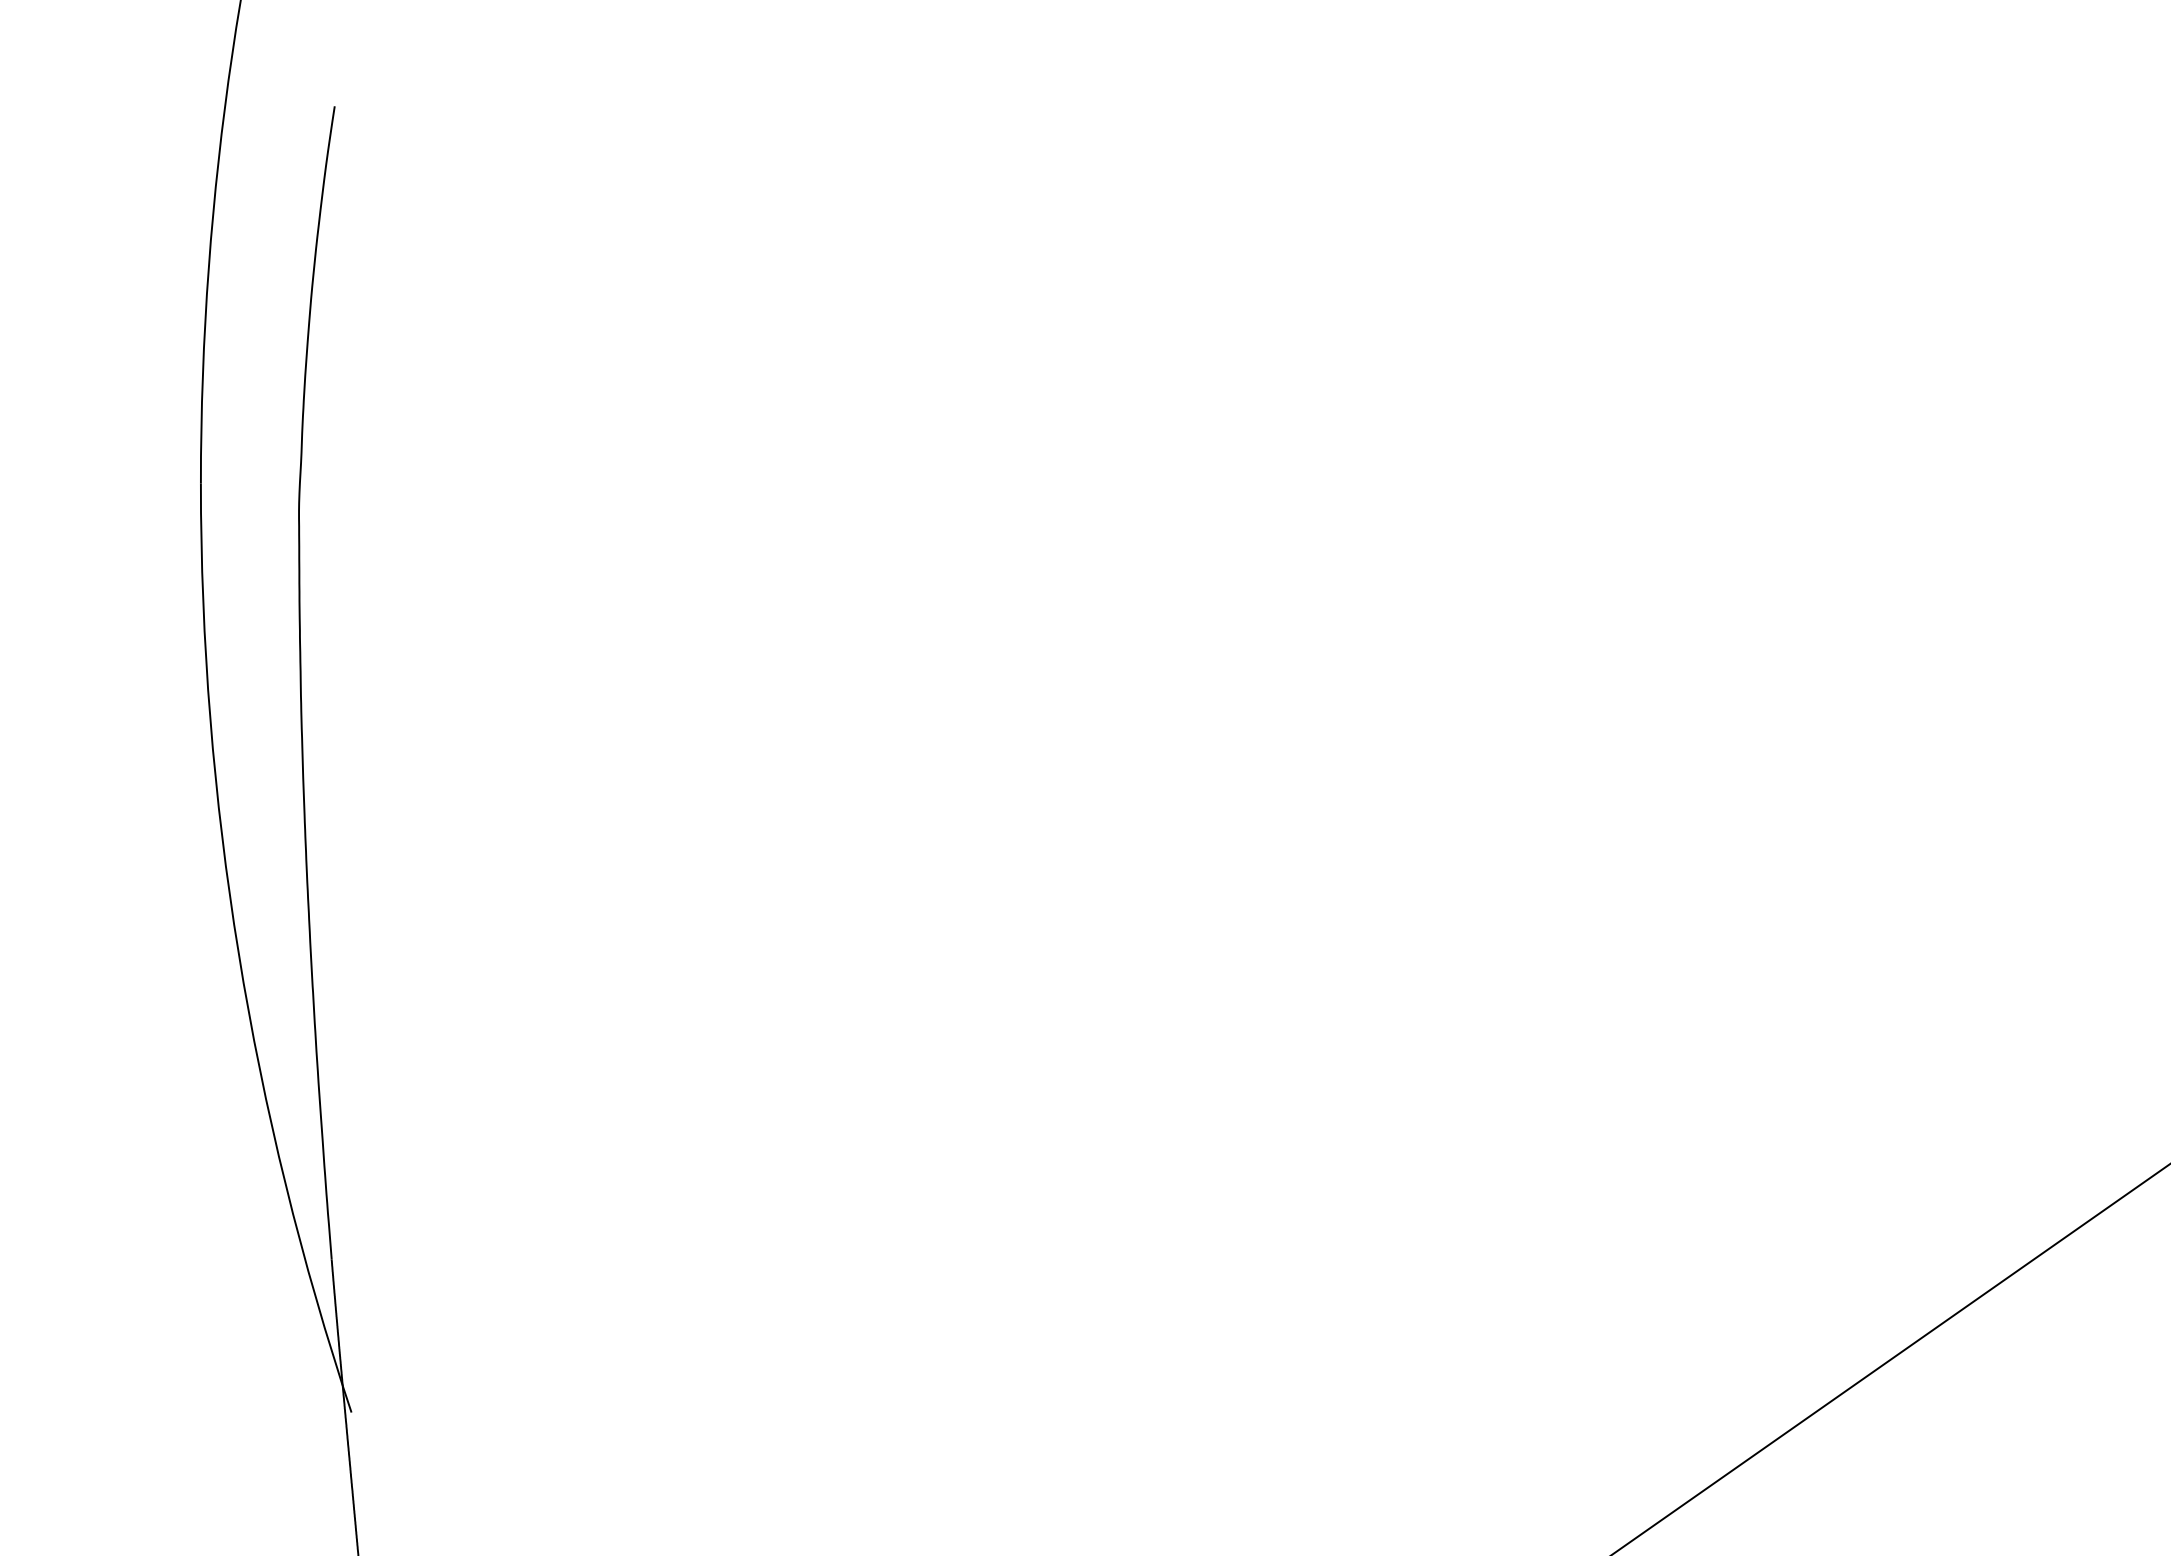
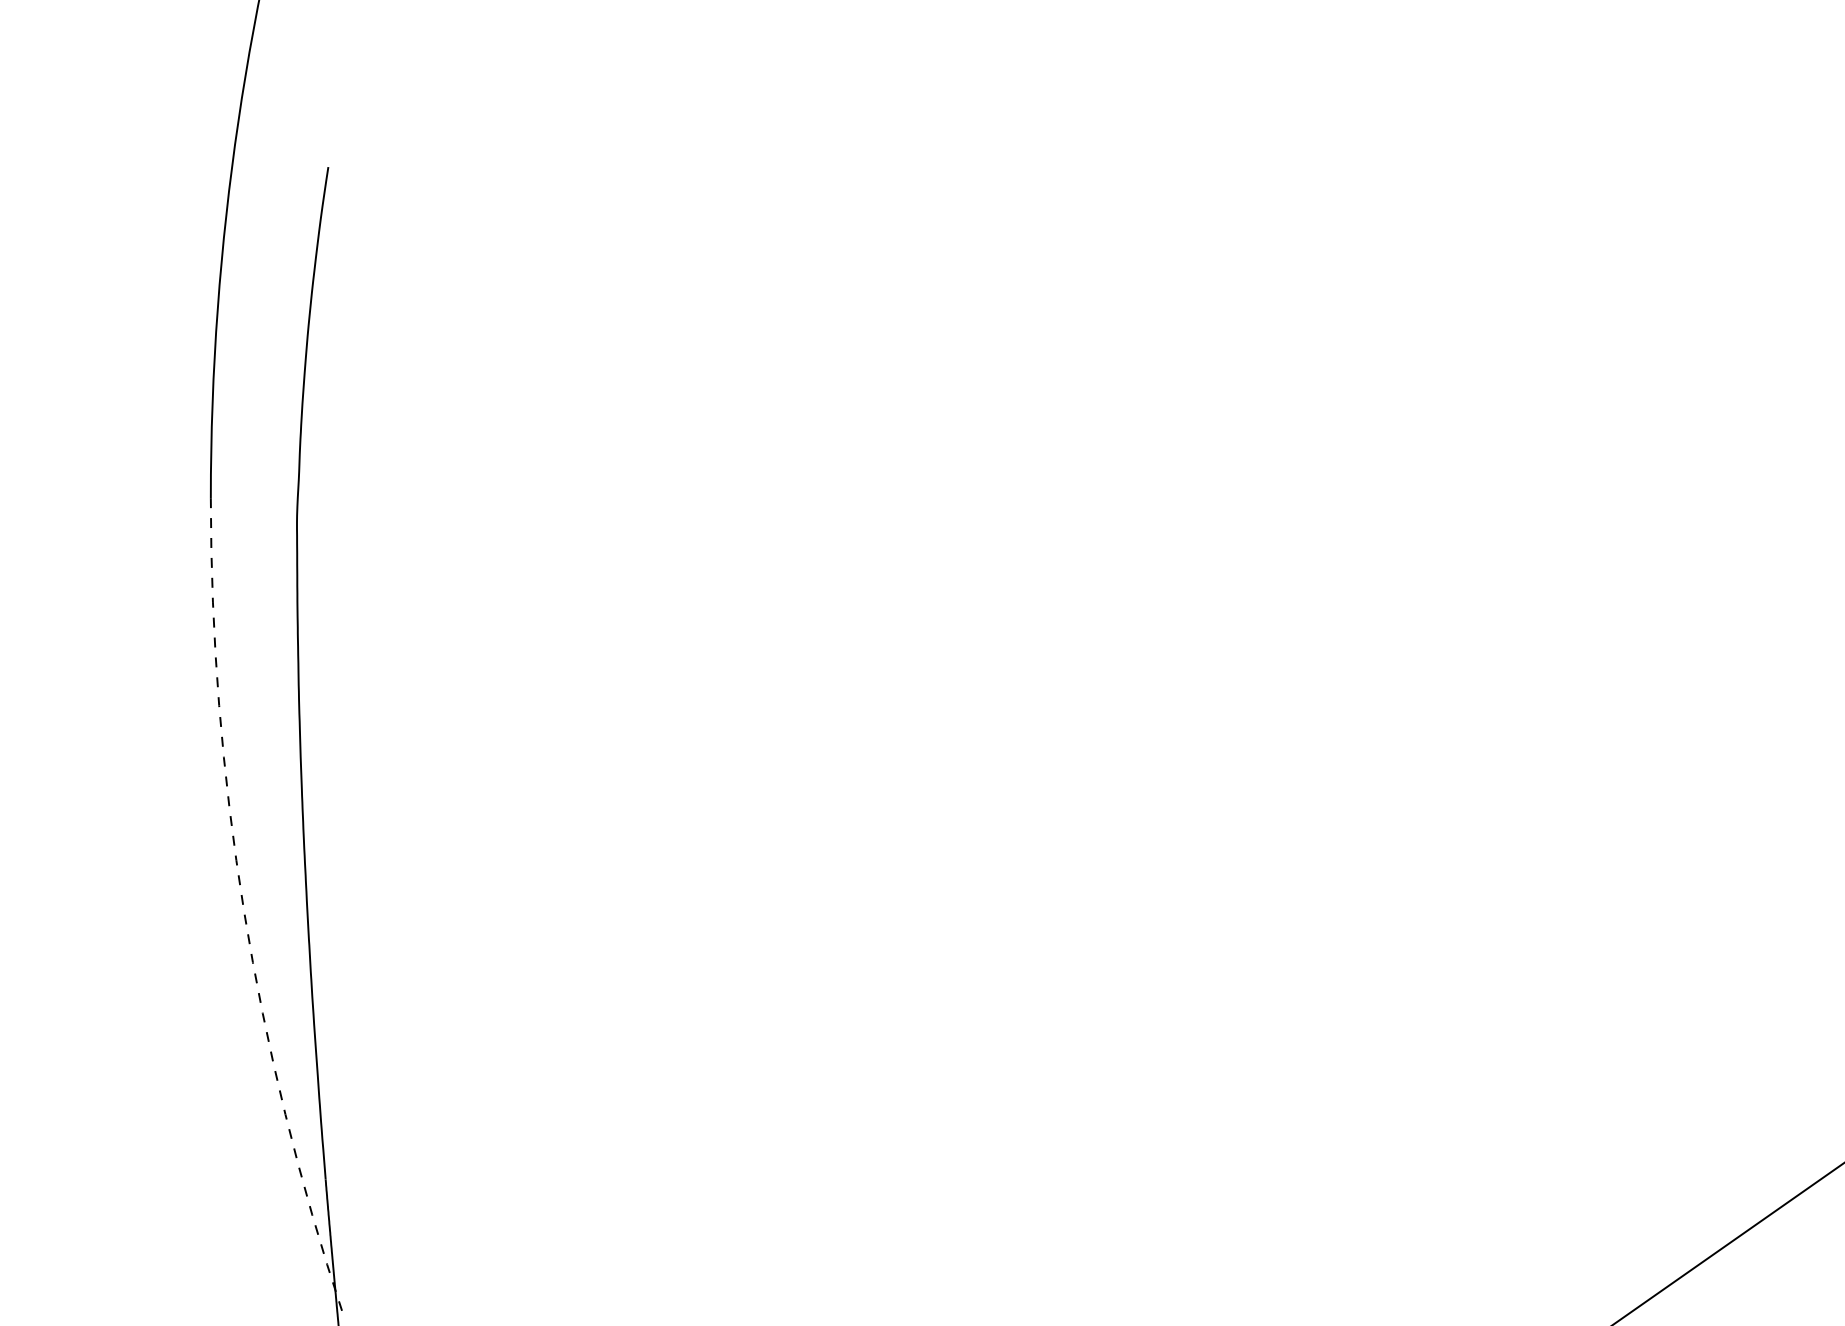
arc: (238, 954) -> (243, 911), solid -> dashed

